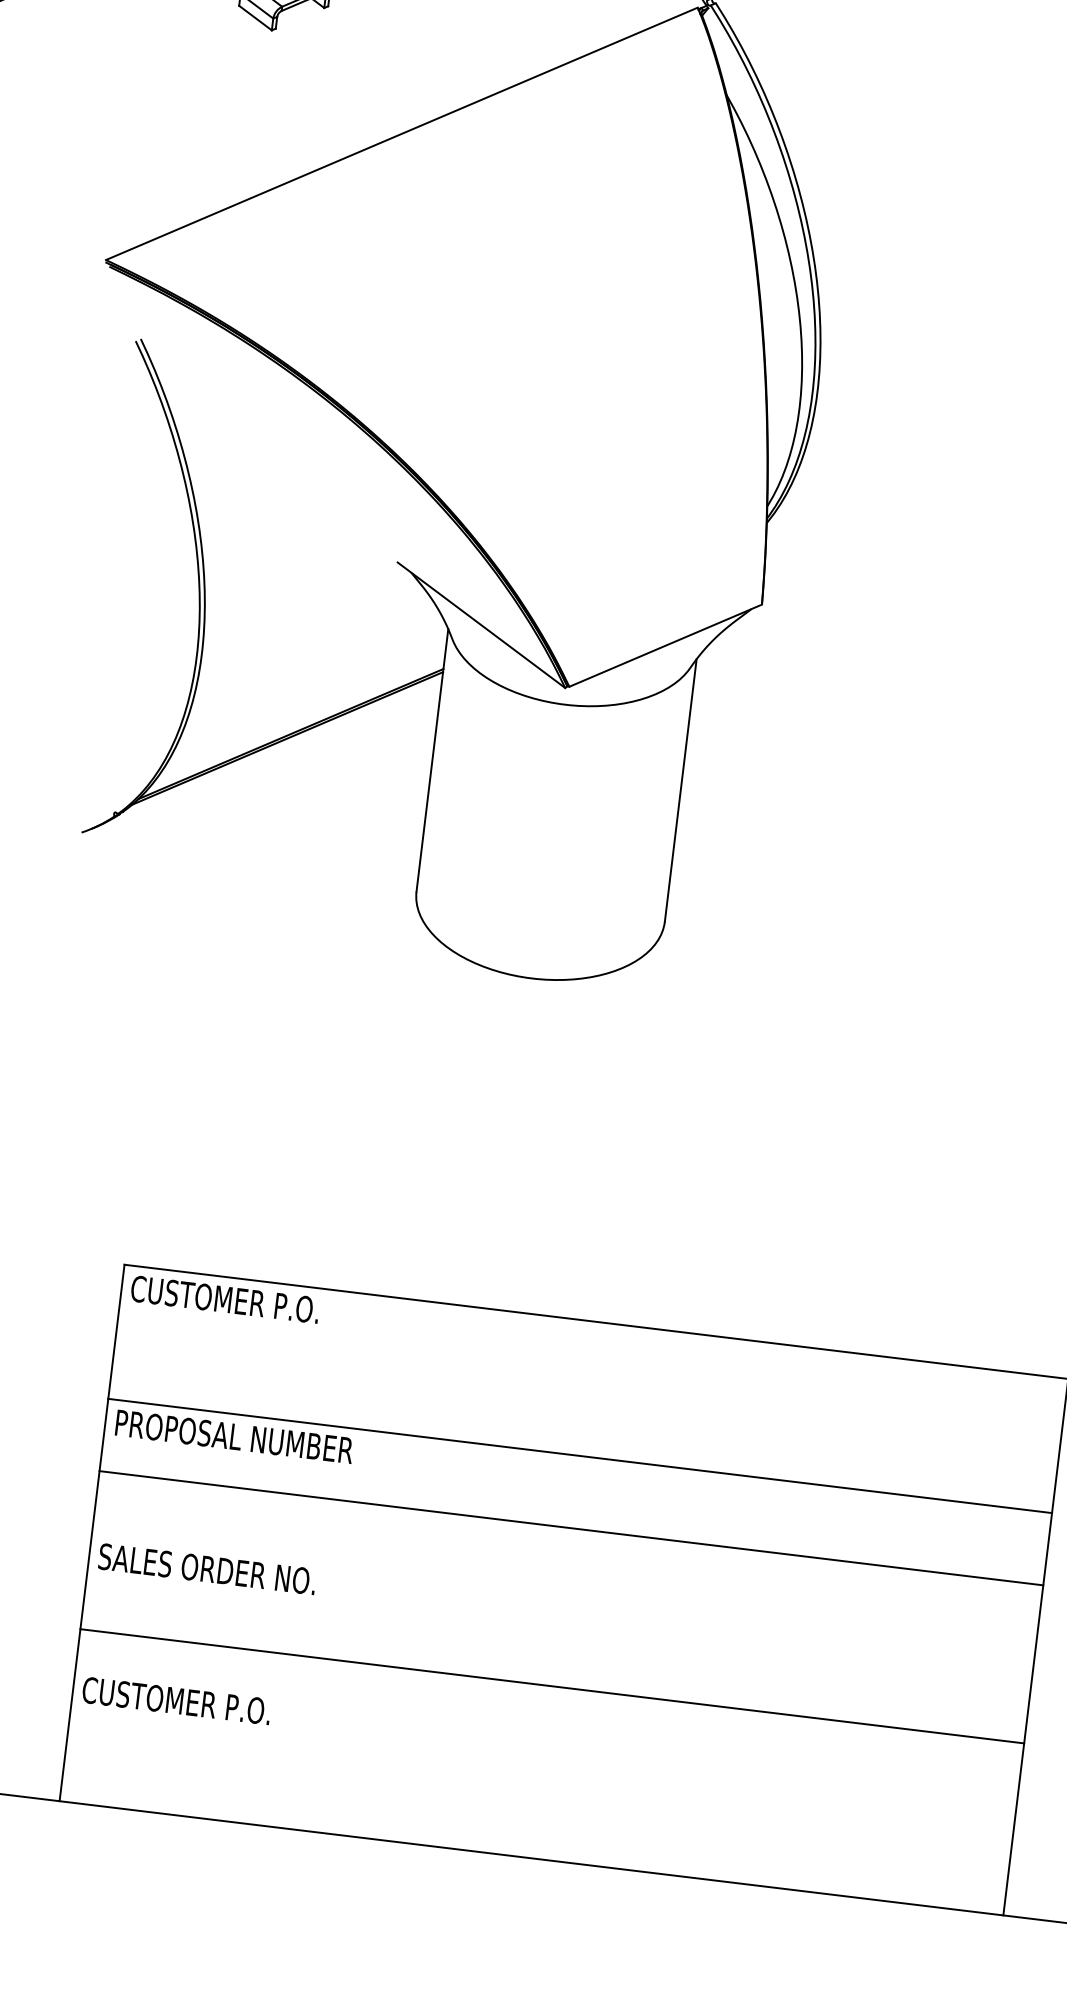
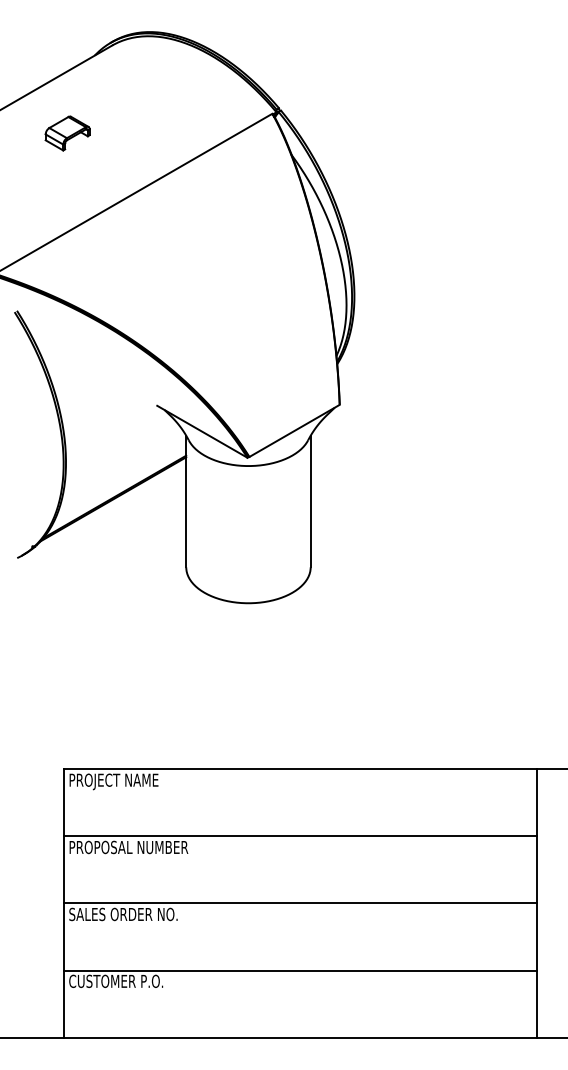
text: (225, 1302) -> (116, 781), CUSTOMER P.O. -> PROJECT NAME
line: (570, 1528) -> (300, 903), moved
line: (551, 1685) -> (300, 970), moved

